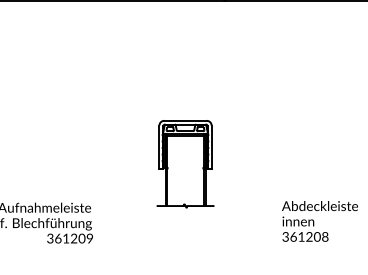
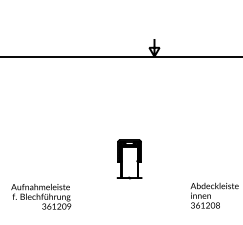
part: (185, 164) -> (129, 159), size x0.7

